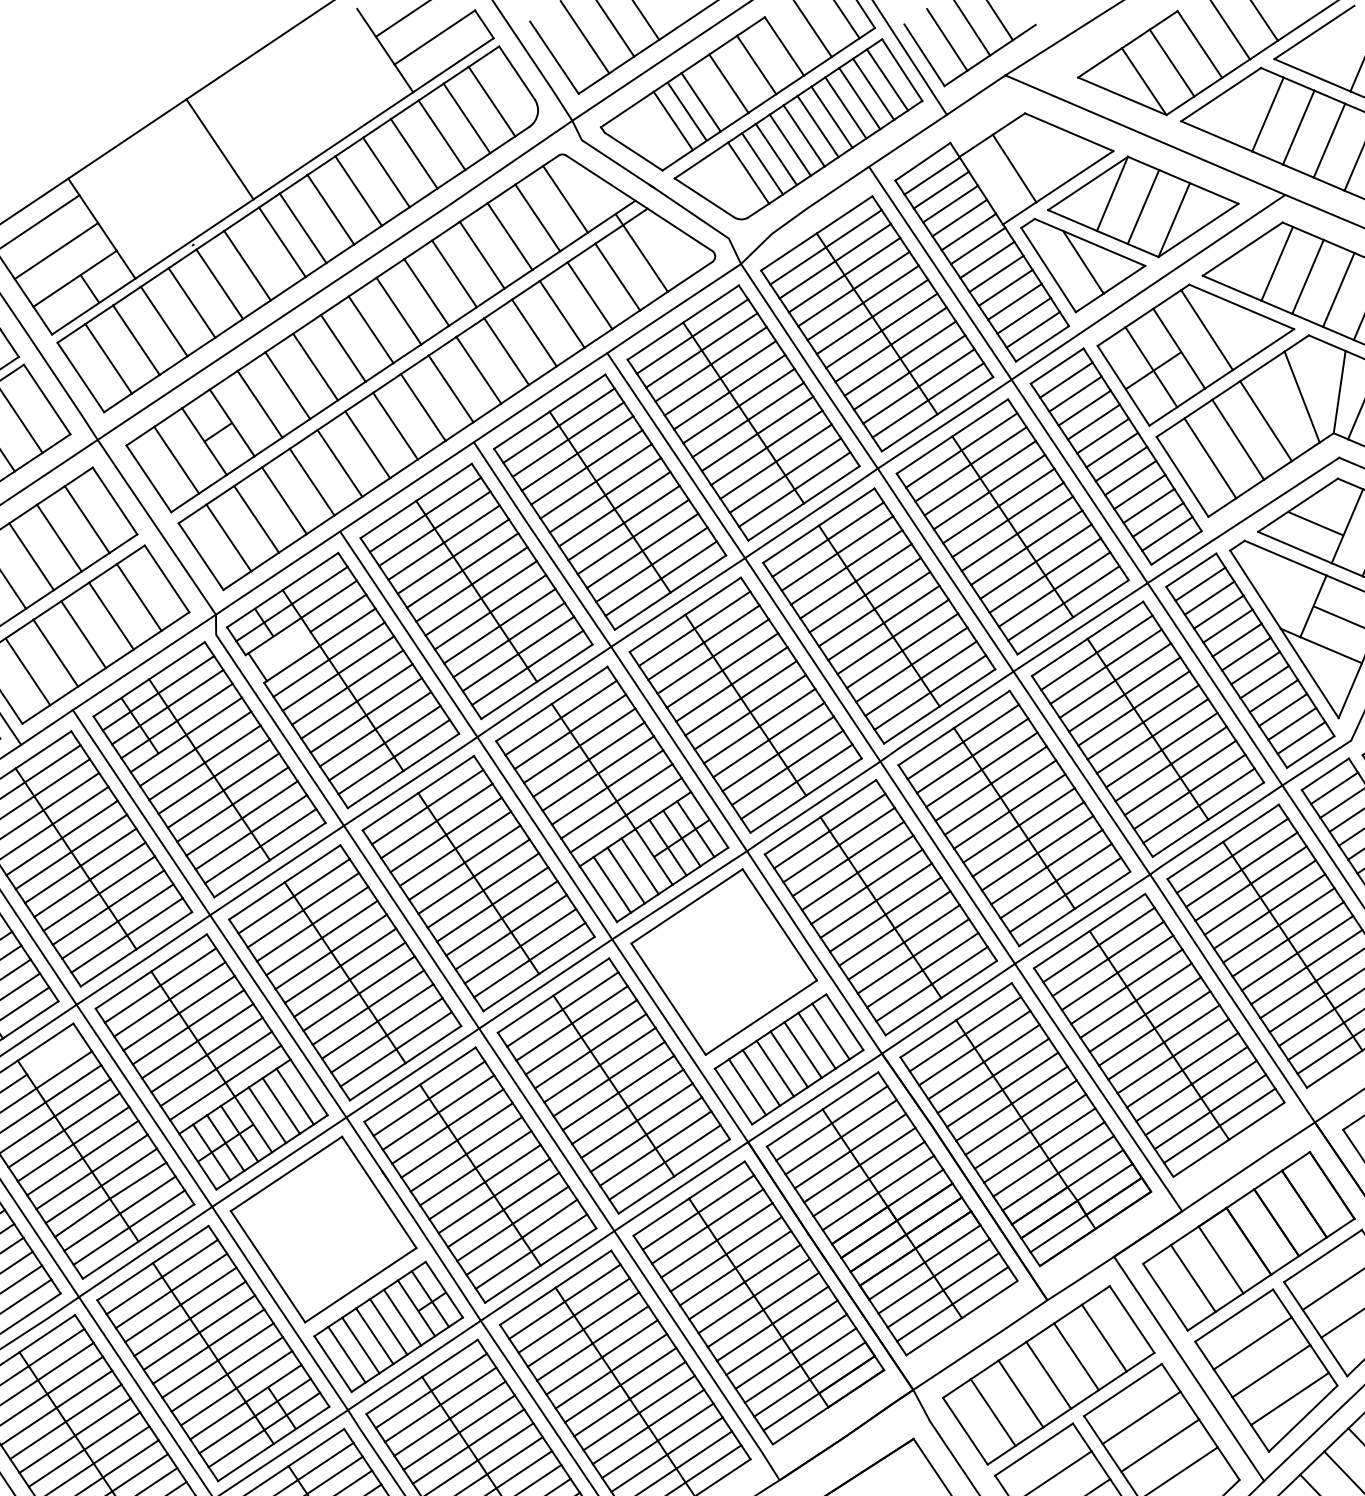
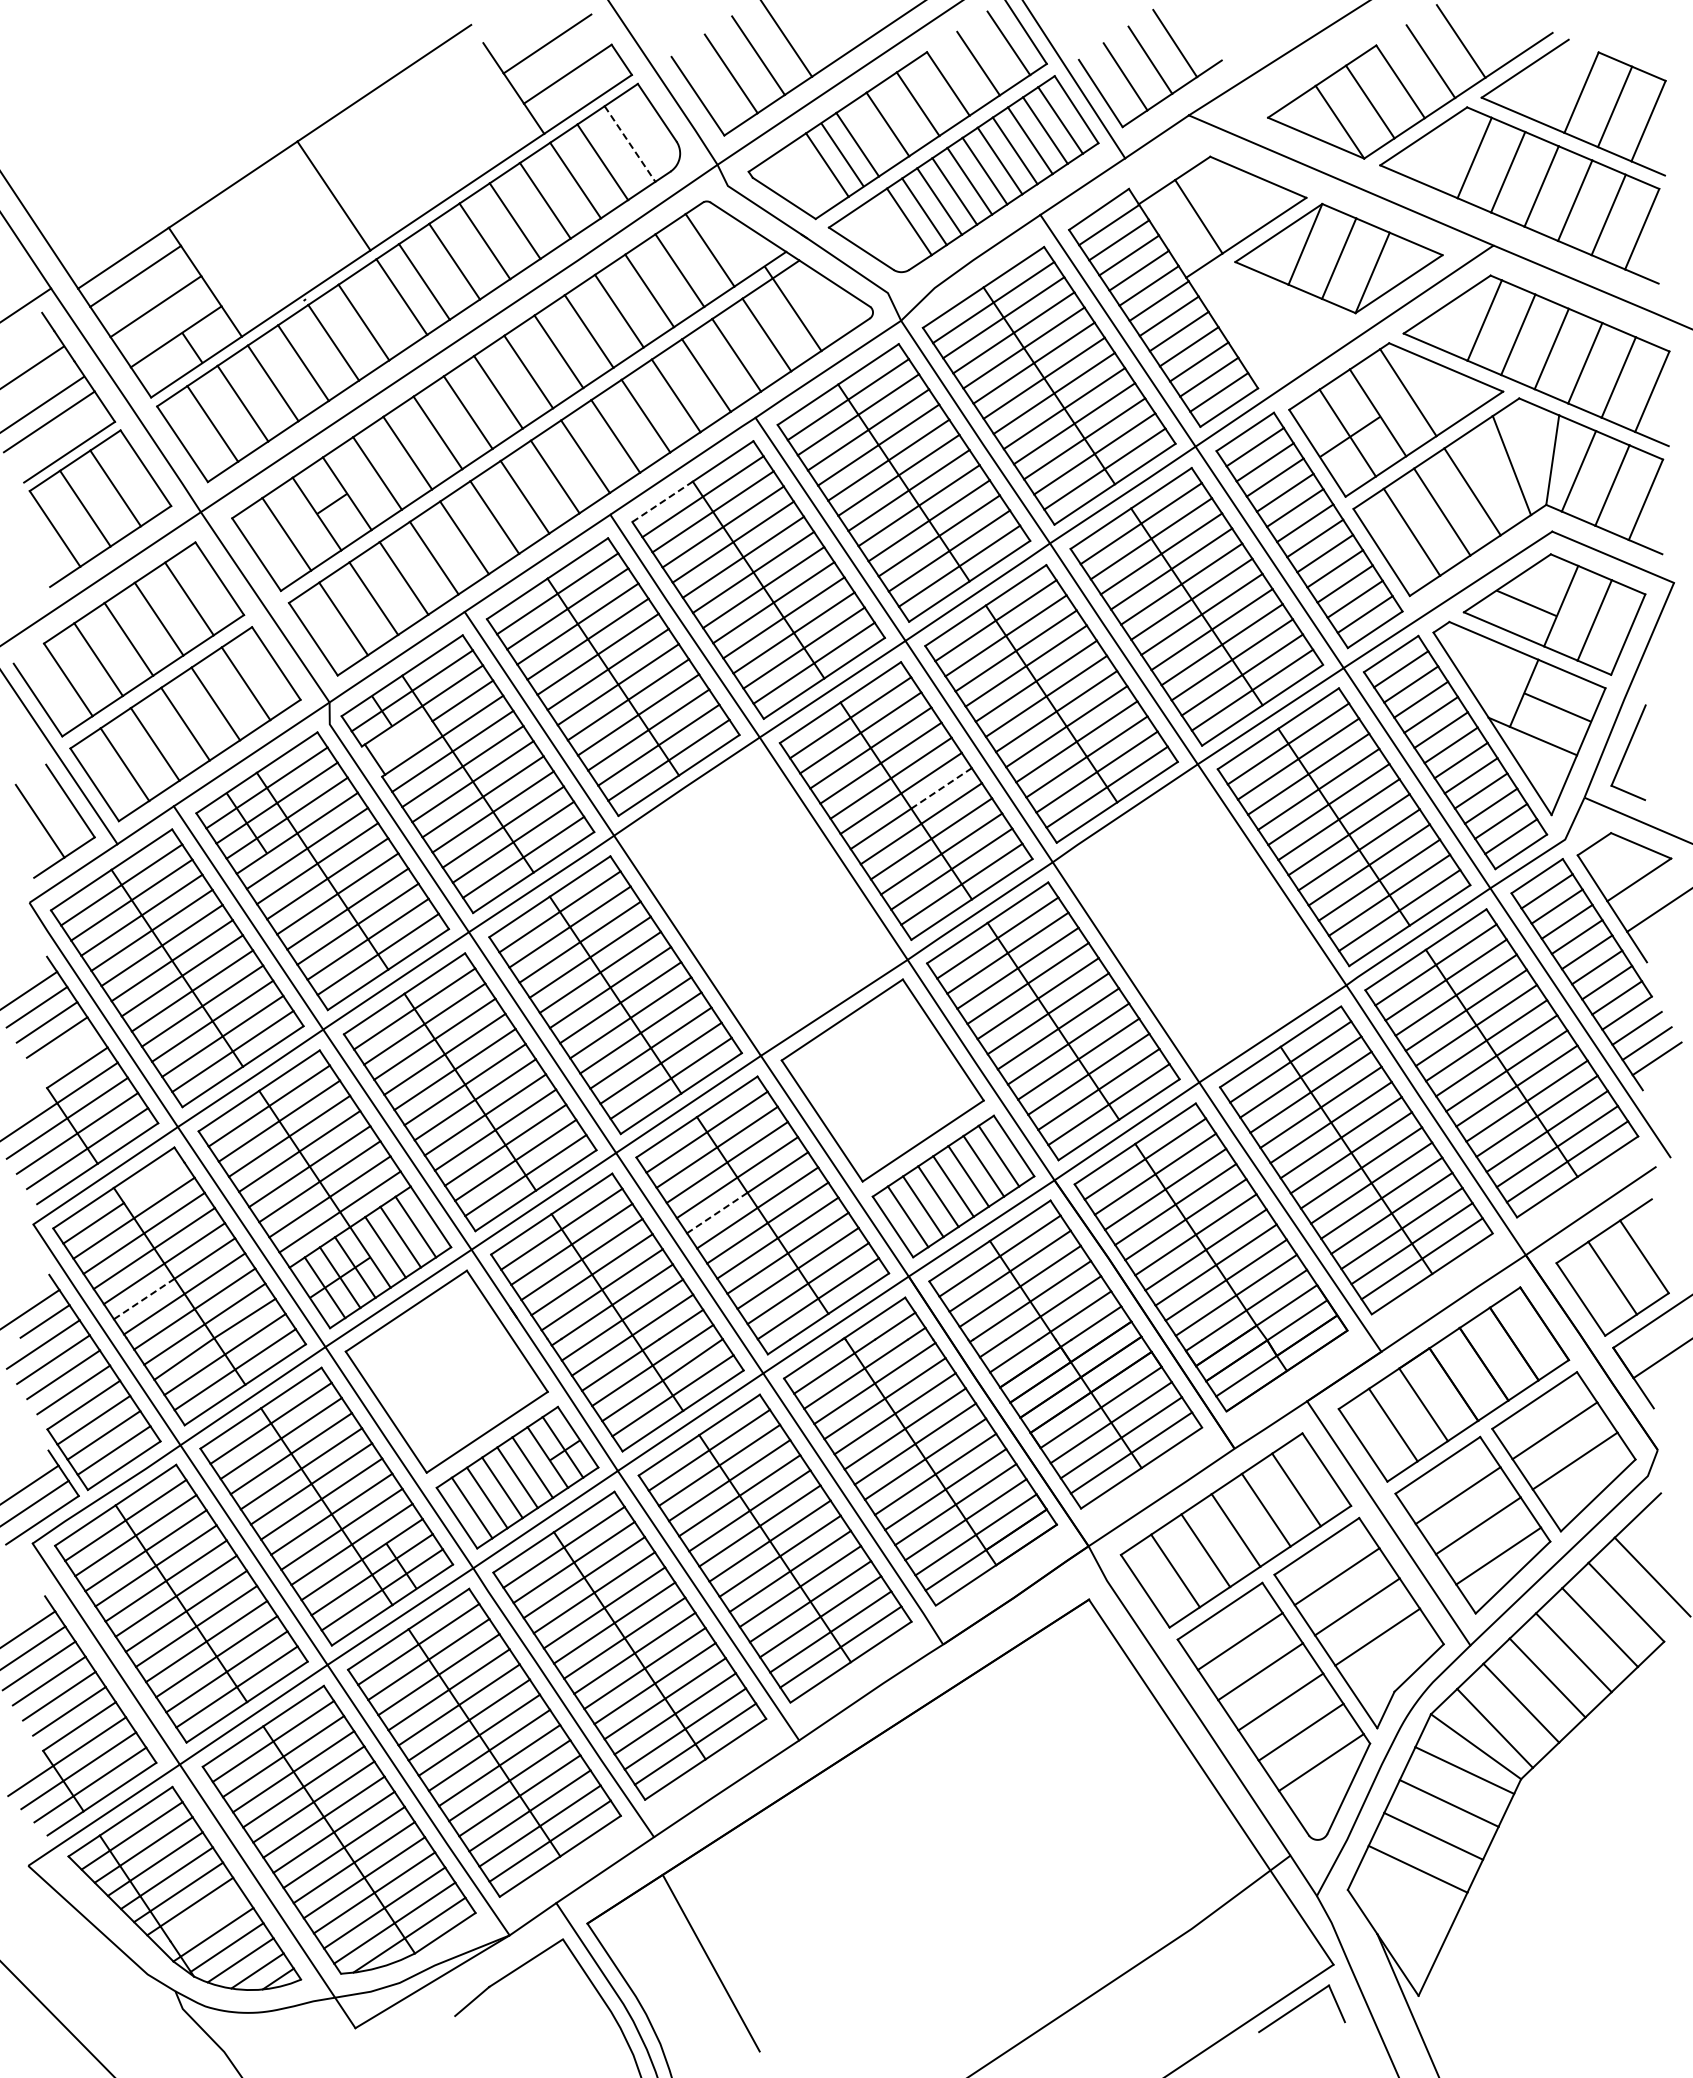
line: (492, 102) -> (630, 144), solid -> dashed
part: (1083, 265) -> (1273, 322), removed
line: (522, 430) -> (663, 501), solid -> dashed
line: (778, 693) -> (941, 788), solid -> dashed
part: (611, 793) -> (760, 897), removed
part: (1014, 818) -> (1198, 924), removed
line: (571, 1084) -> (716, 1213), solid -> dashed
line: (45, 1162) -> (144, 1298), solid -> dashed

